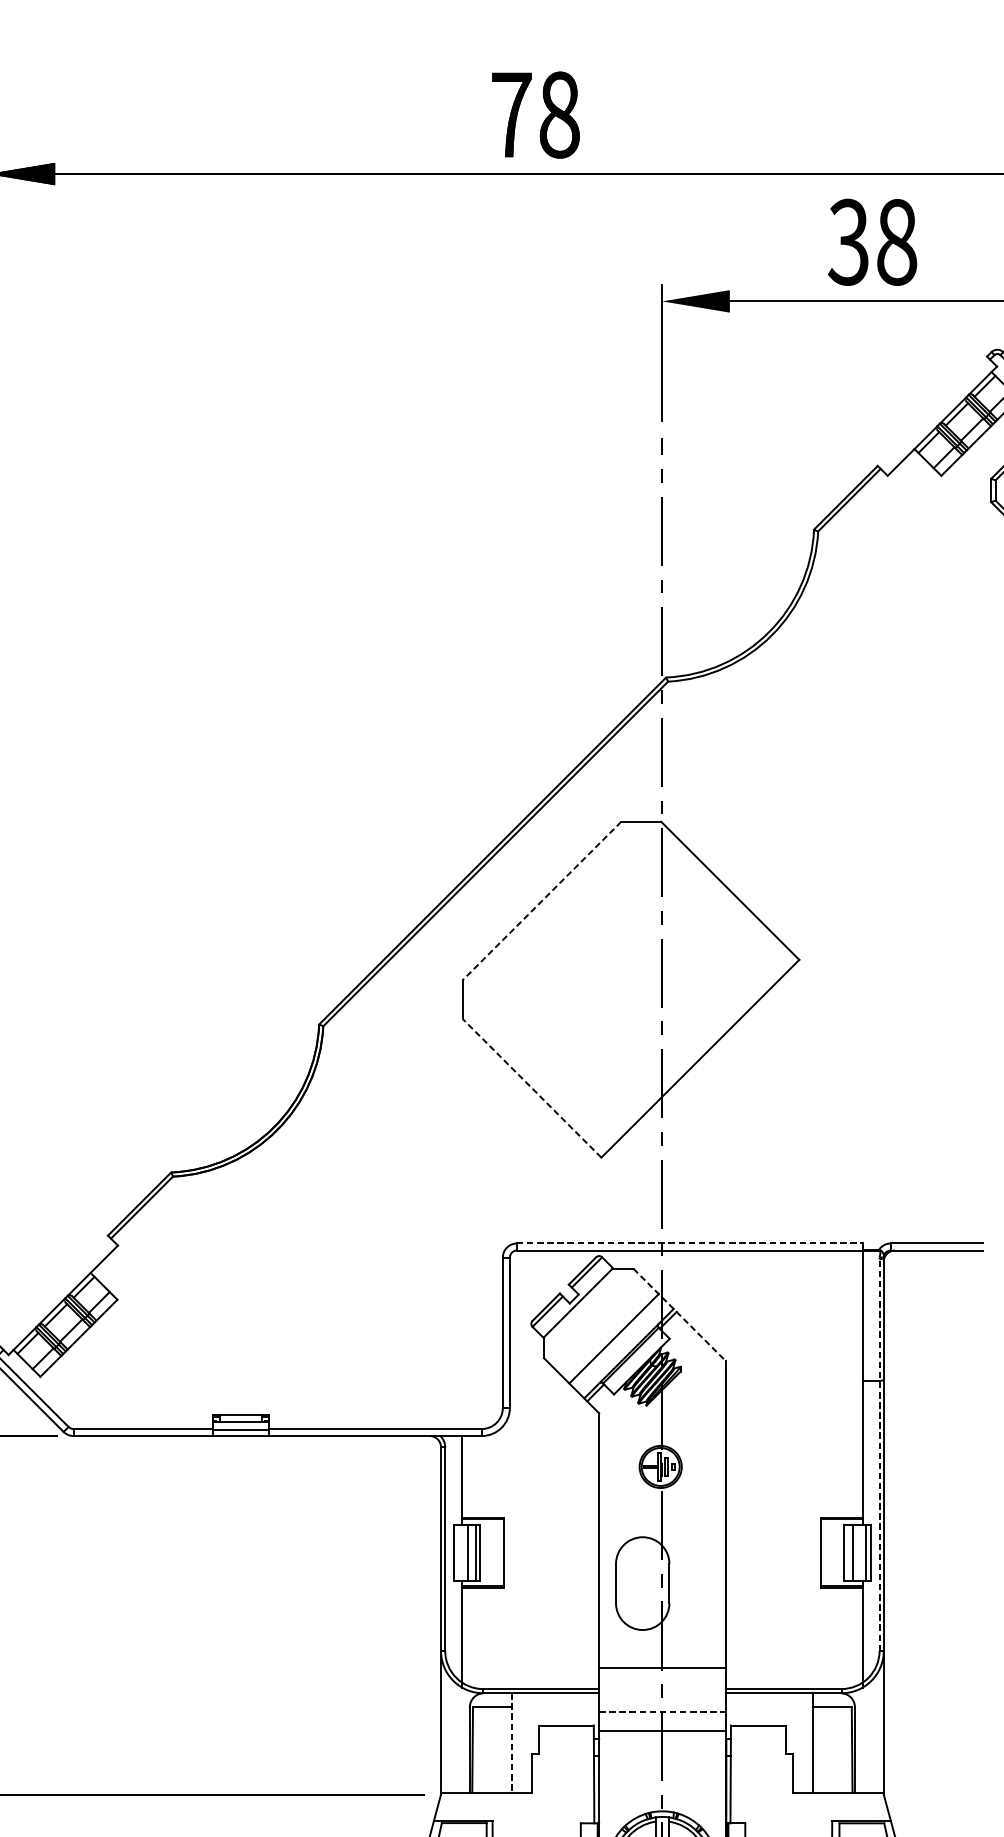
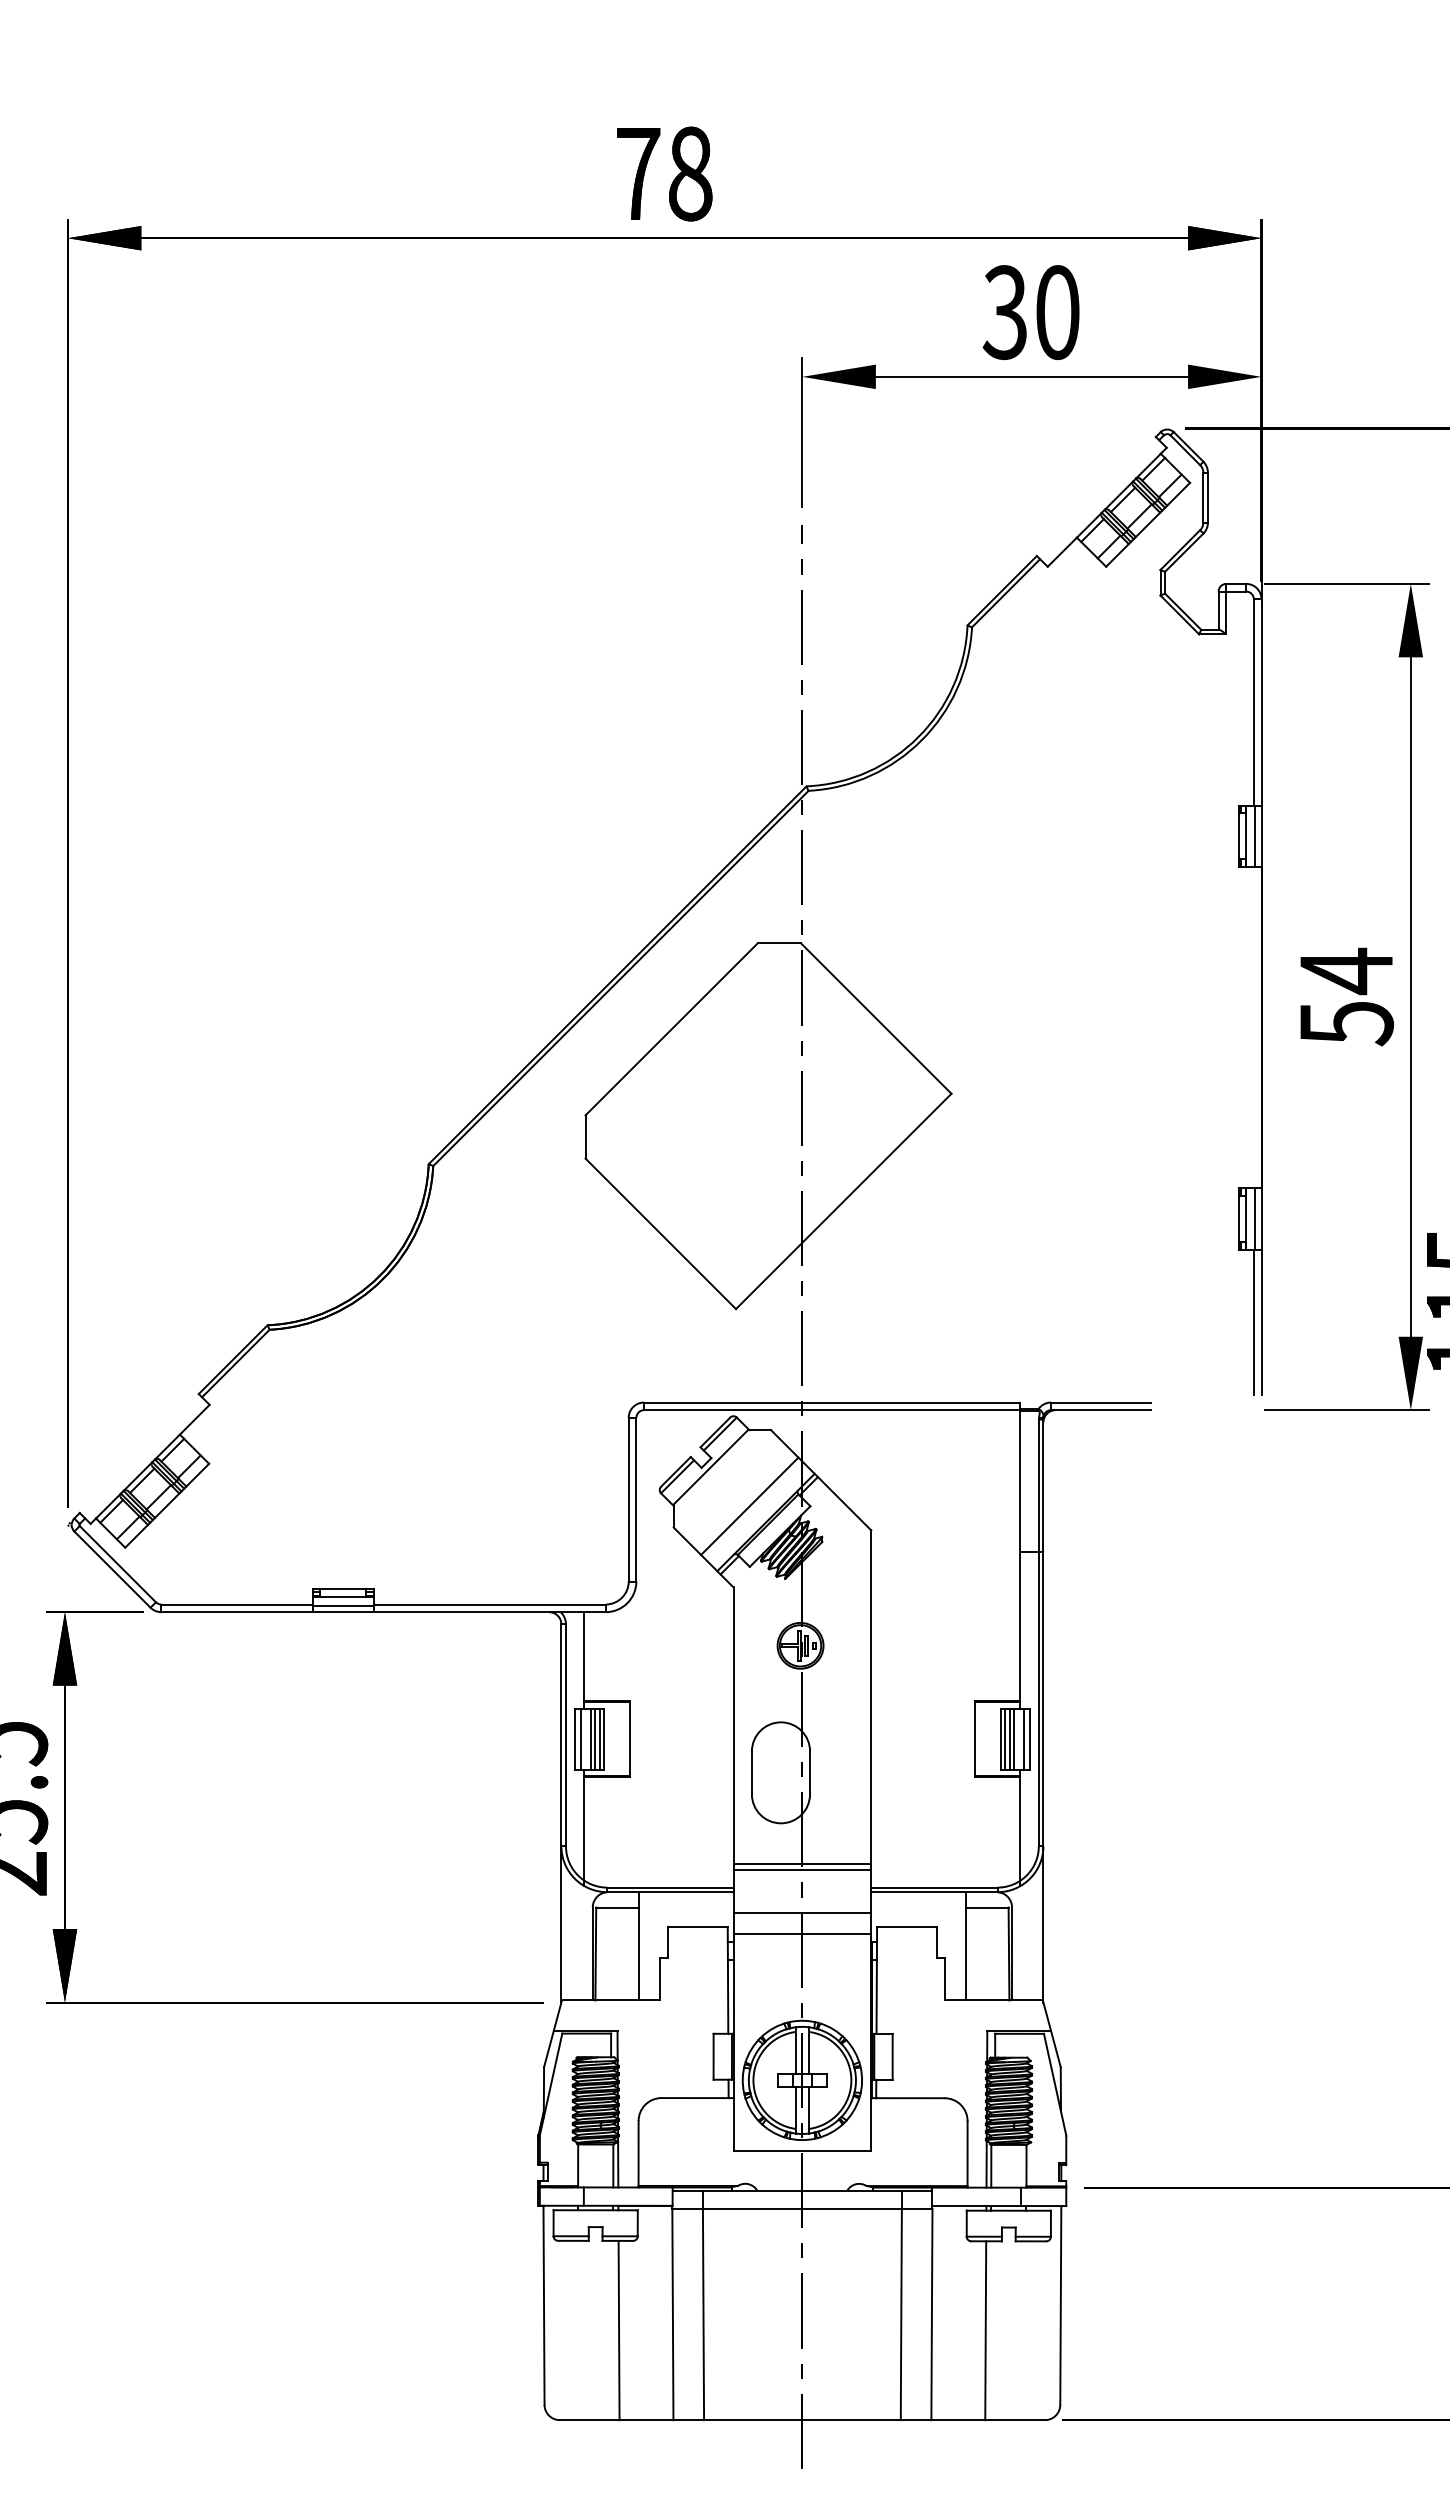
text: (896, 242) -> (1057, 312), 38 -> 30
line: (542, 900) -> (671, 1029), dashed -> solid
line: (532, 1088) -> (660, 1233), dashed -> solid
line: (690, 1243) -> (832, 1402), dashed -> solid
line: (679, 1315) -> (821, 1480), dashed -> solid
line: (879, 1454) -> (1038, 1632), dashed -> solid
line: (458, 1552) -> (580, 1738), added
line: (472, 1552) -> (595, 1738), added
line: (848, 1552) -> (1005, 1738), added
line: (856, 1552) -> (1013, 1738), added
line: (662, 1673) -> (802, 1870), added
line: (662, 1711) -> (802, 1912), dashed -> solid
line: (511, 1743) -> (638, 1946), dashed -> solid

